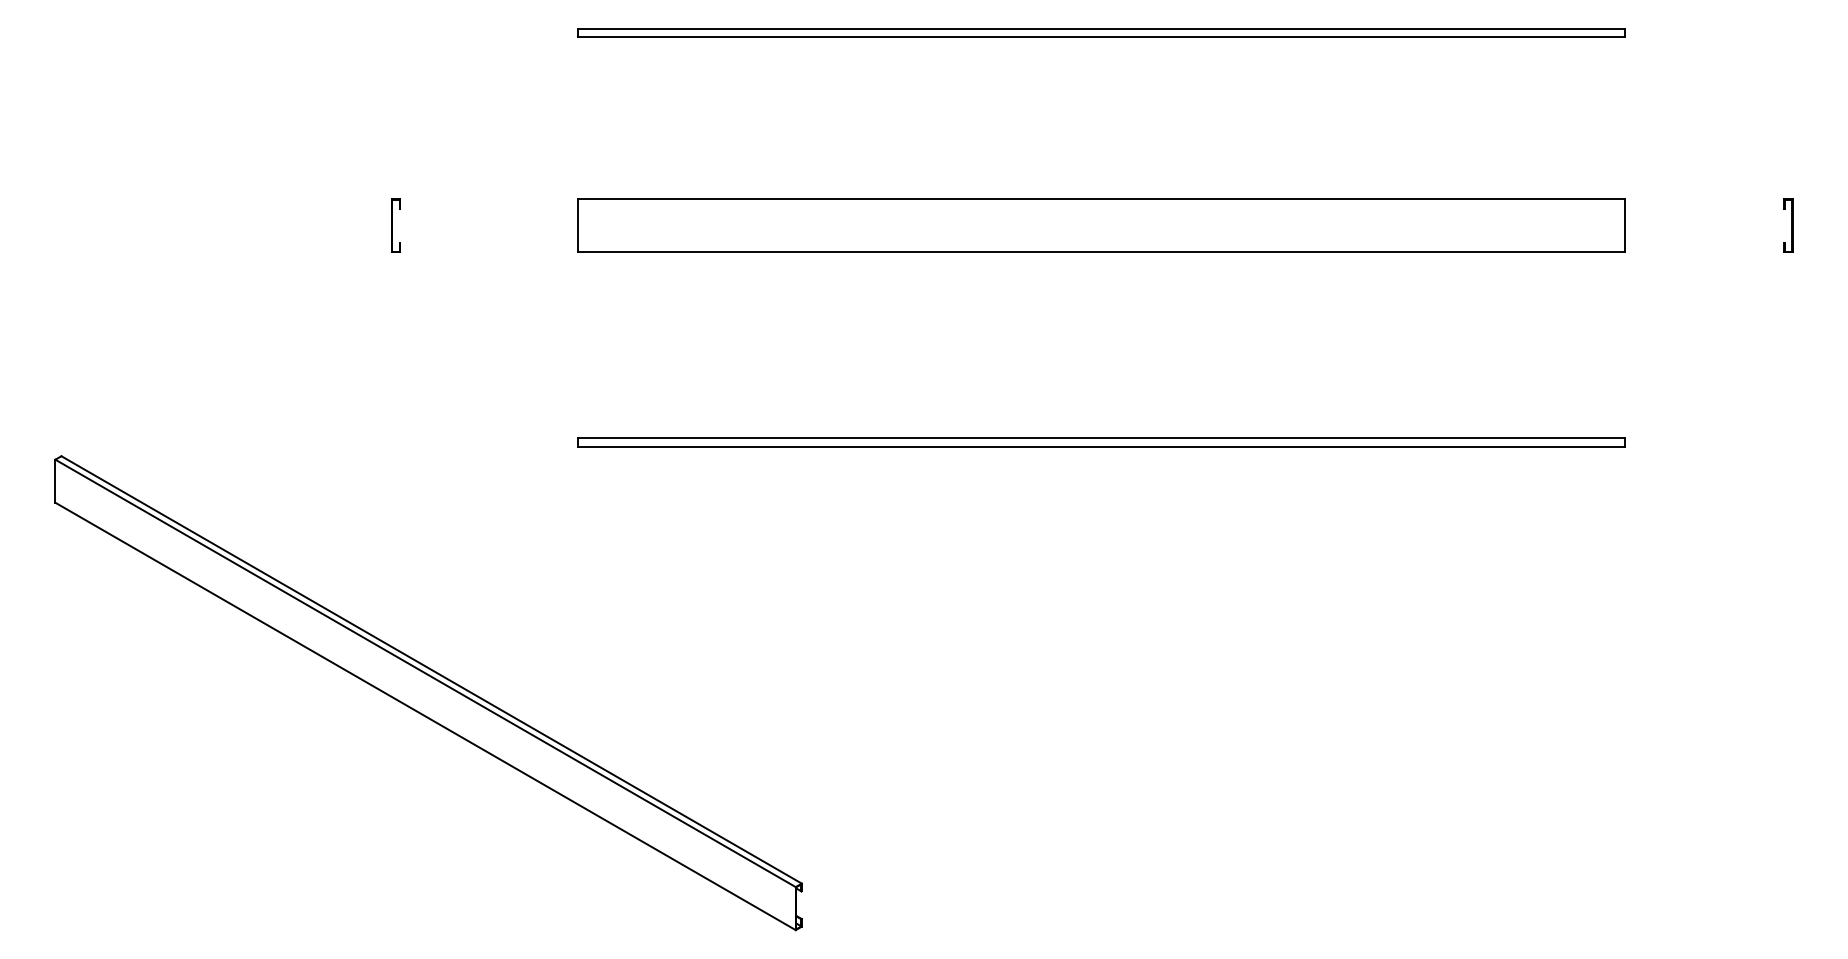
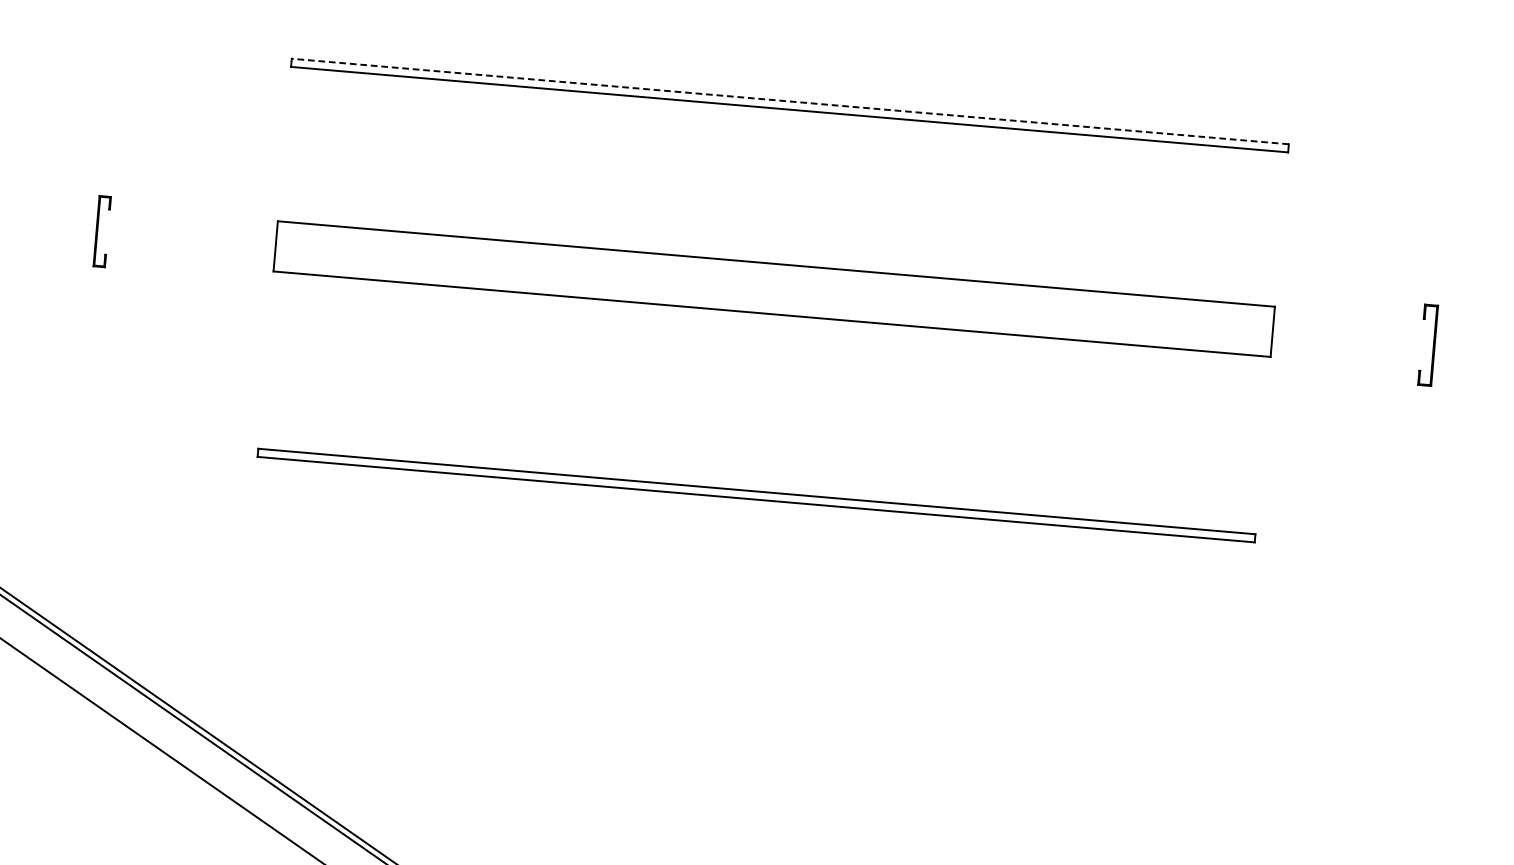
line: (1101, 28) -> (790, 101), solid -> dashed
part: (395, 225) -> (101, 231), size x1.4
part: (1788, 225) -> (1428, 344), size x1.6

